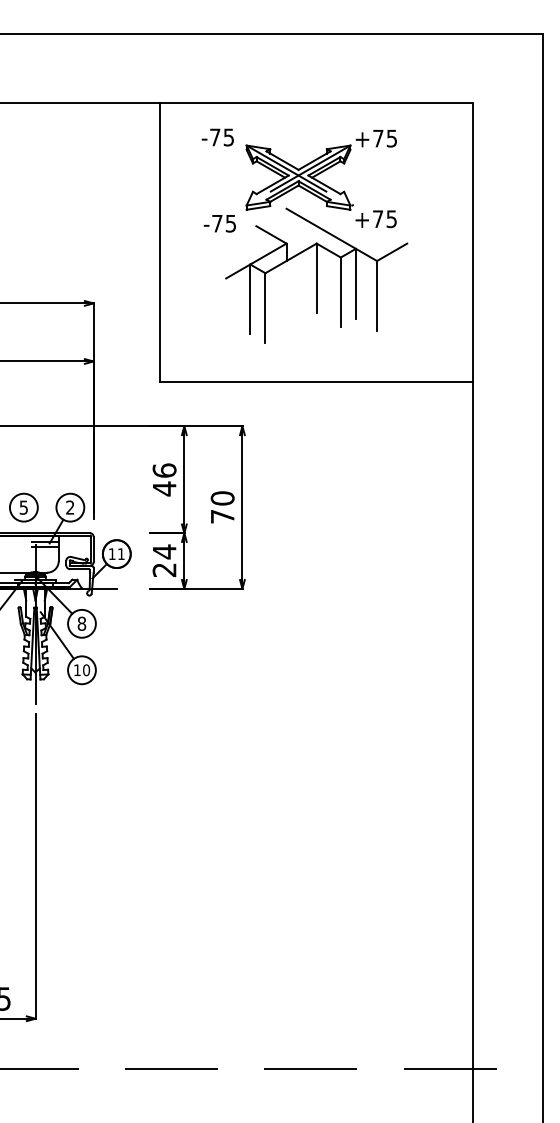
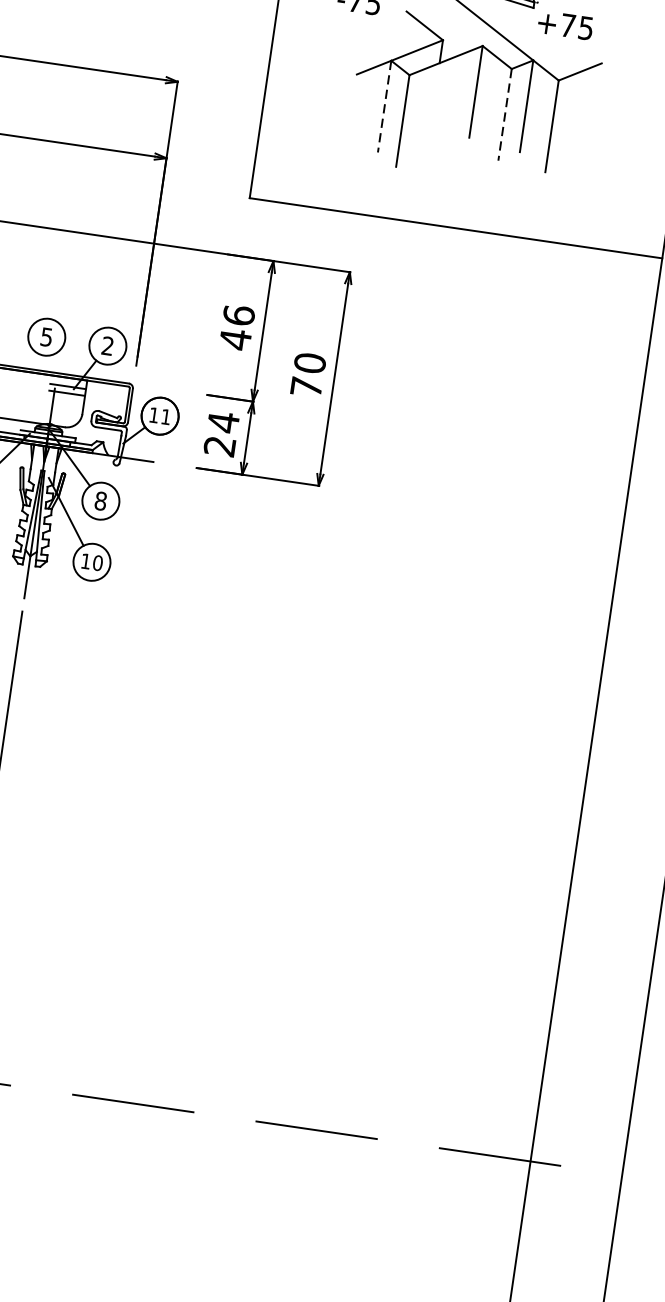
line: (340, 292) -> (504, 114), solid -> dashed
line: (250, 299) -> (384, 106), solid -> dashed

